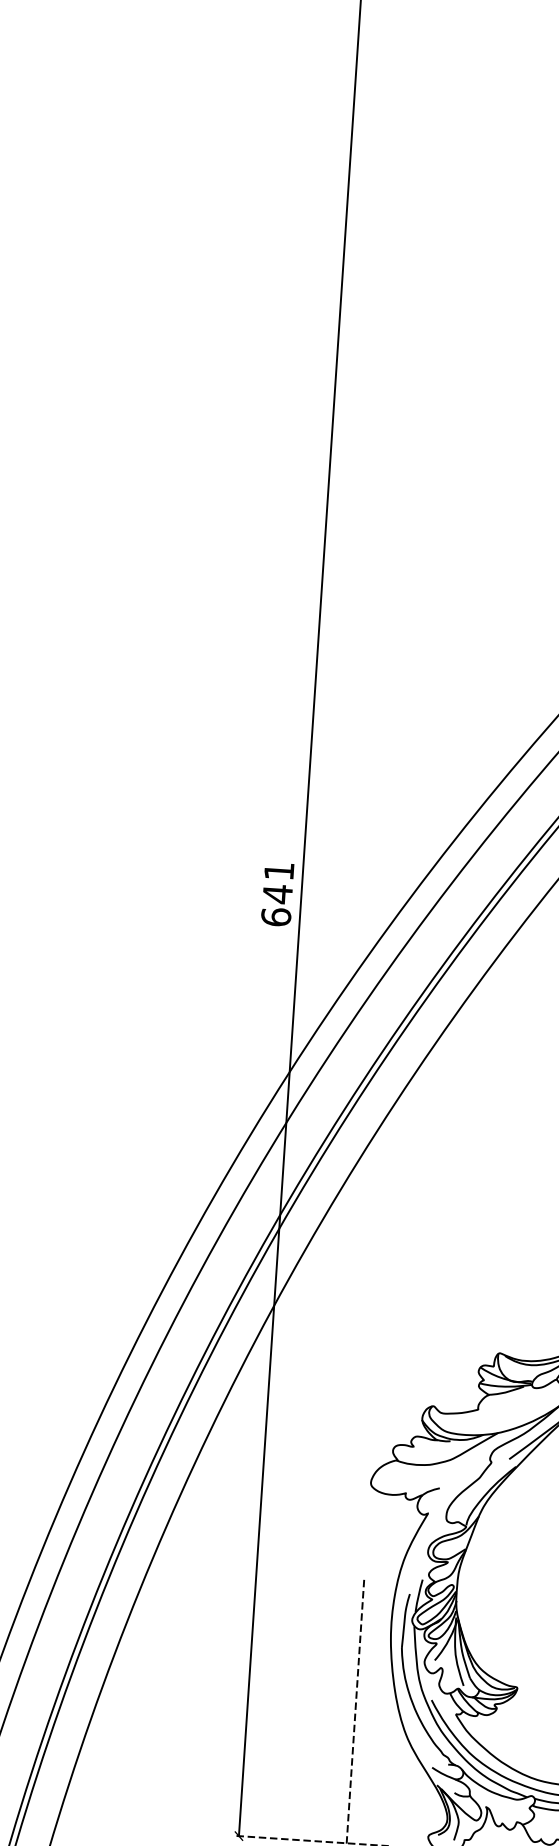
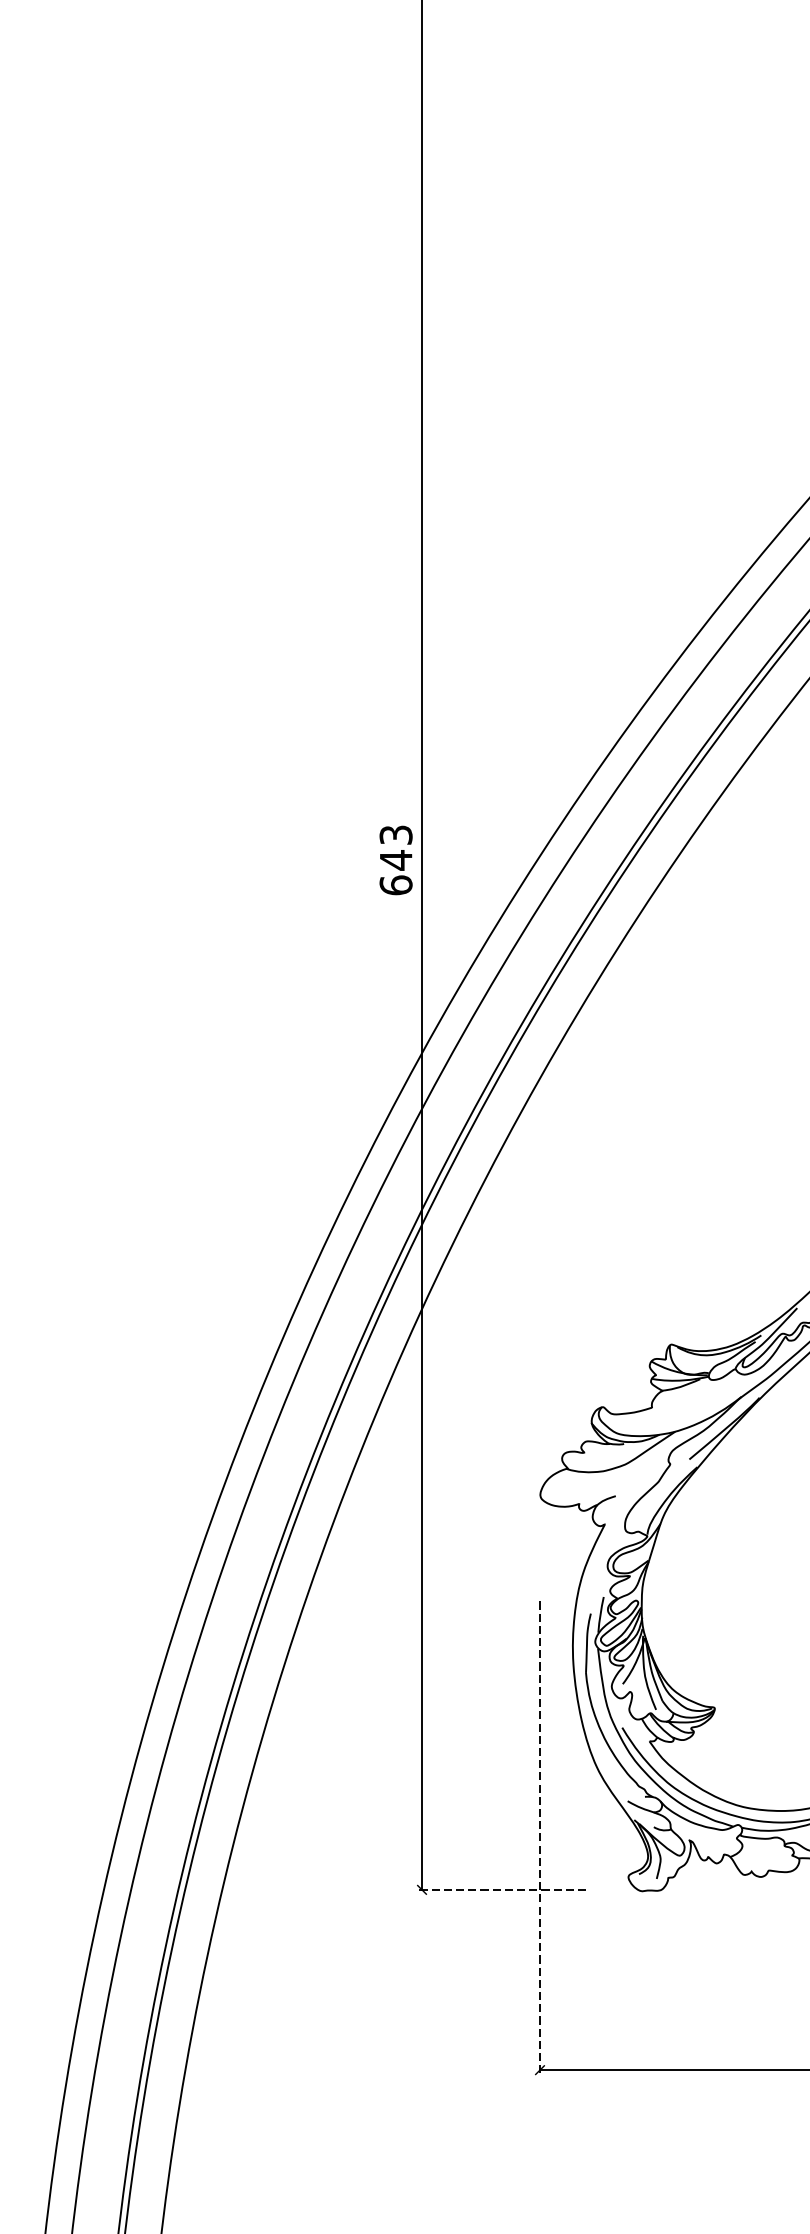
text: (278, 870) -> (395, 834), 641 -> 643

